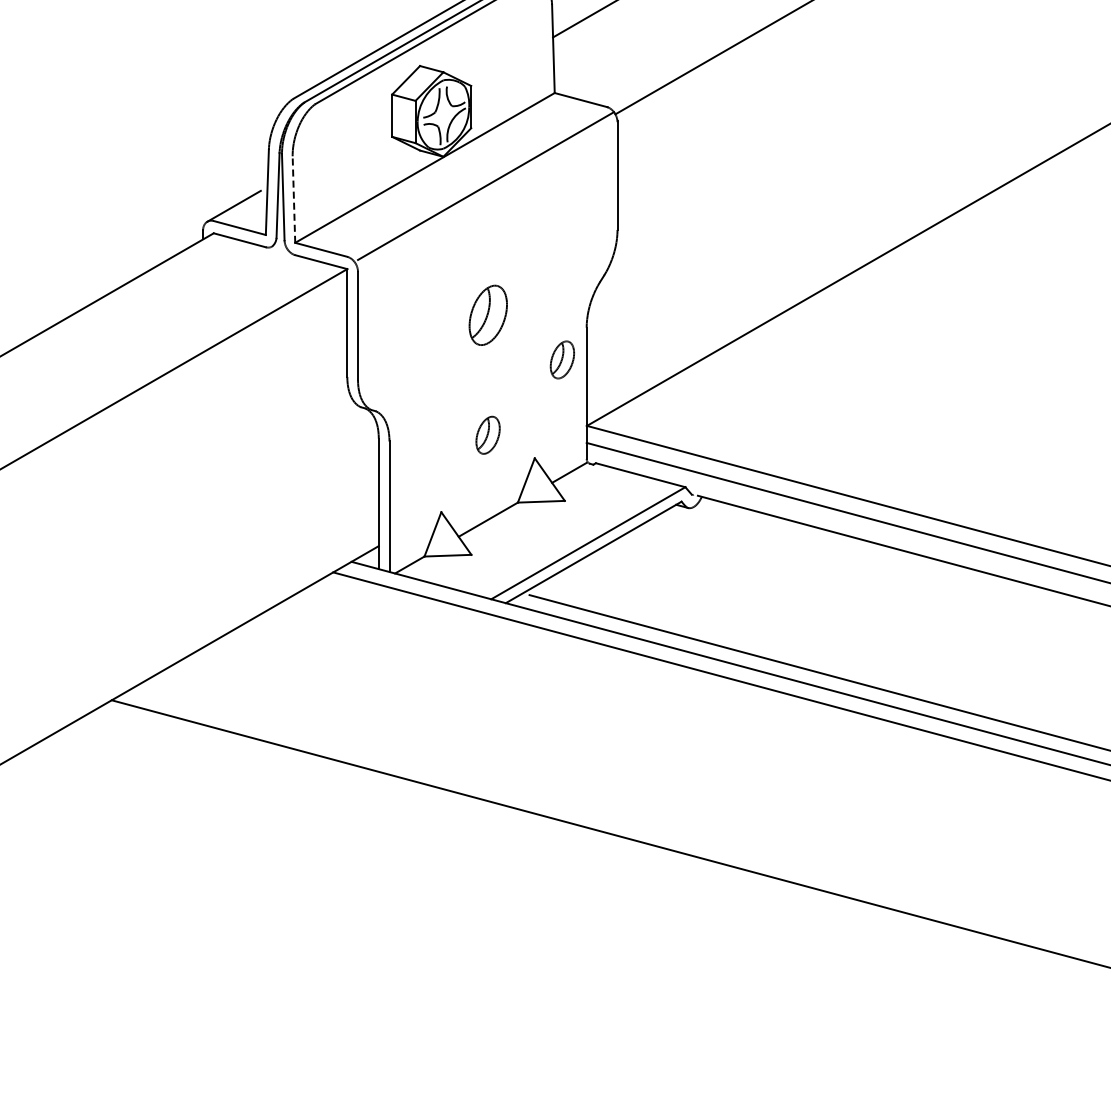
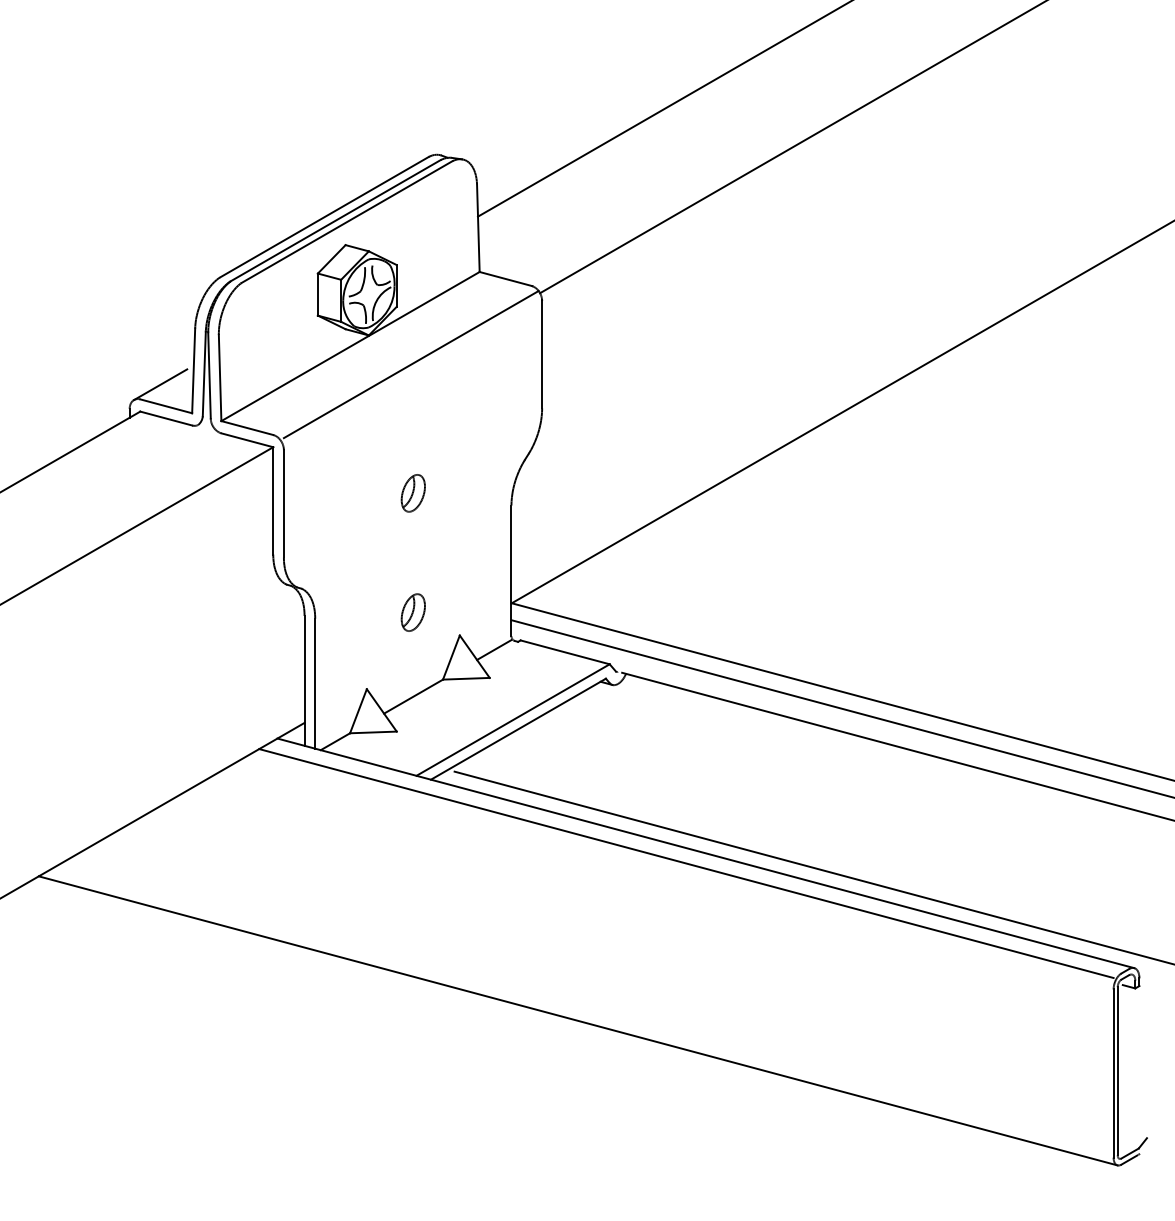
line: (294, 199) -> (220, 377), dashed -> solid
part: (487, 315) -> (412, 493), size x0.62
part: (561, 359) -> (486, 537), removed

